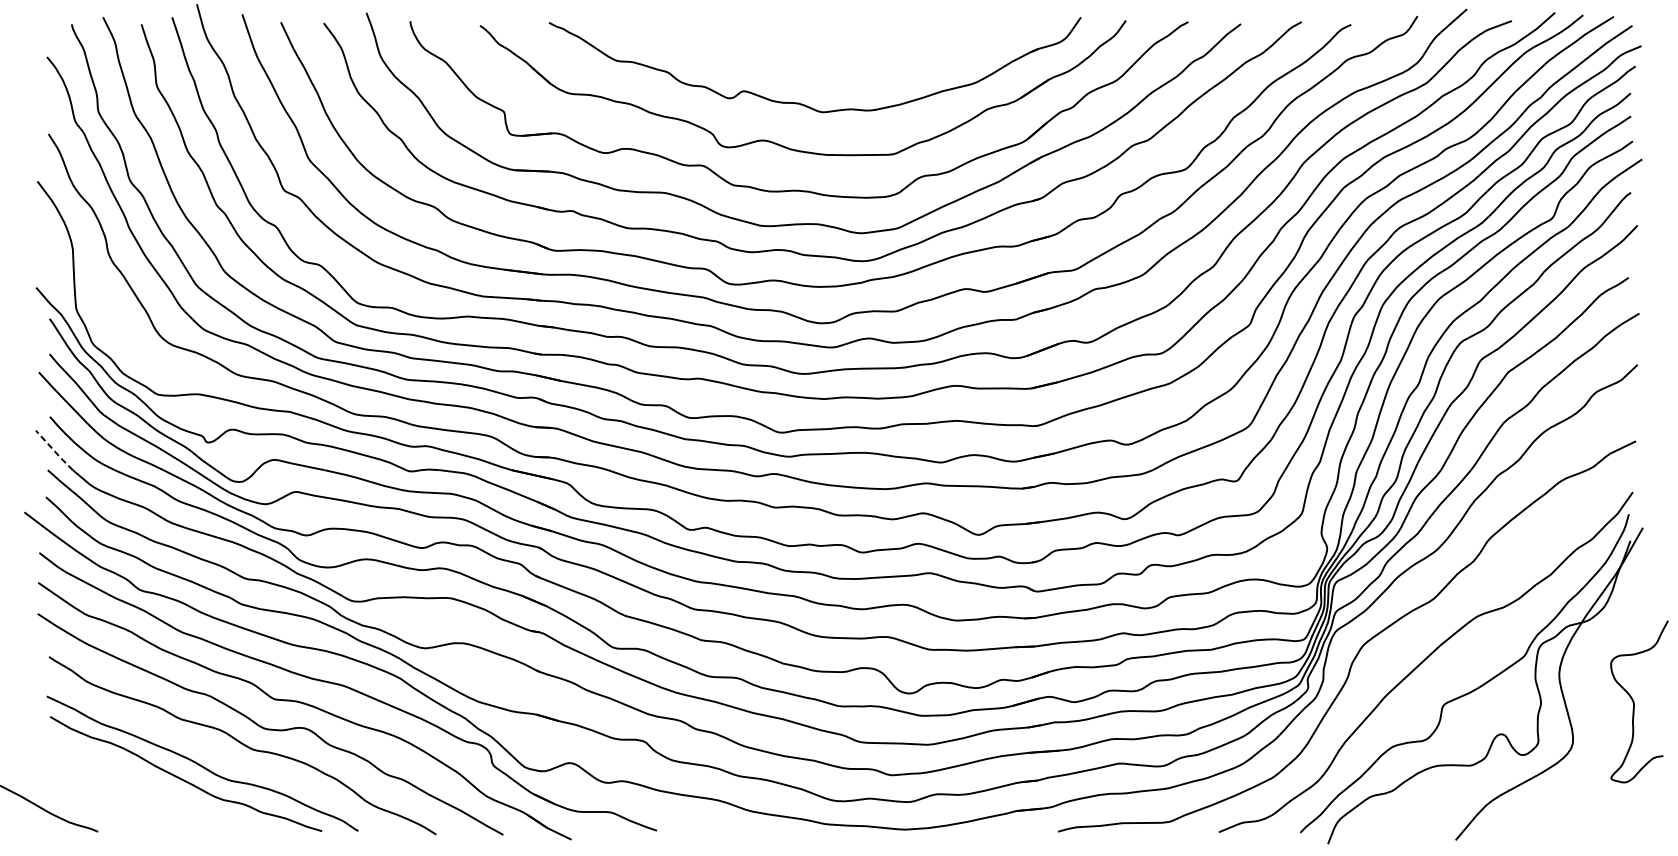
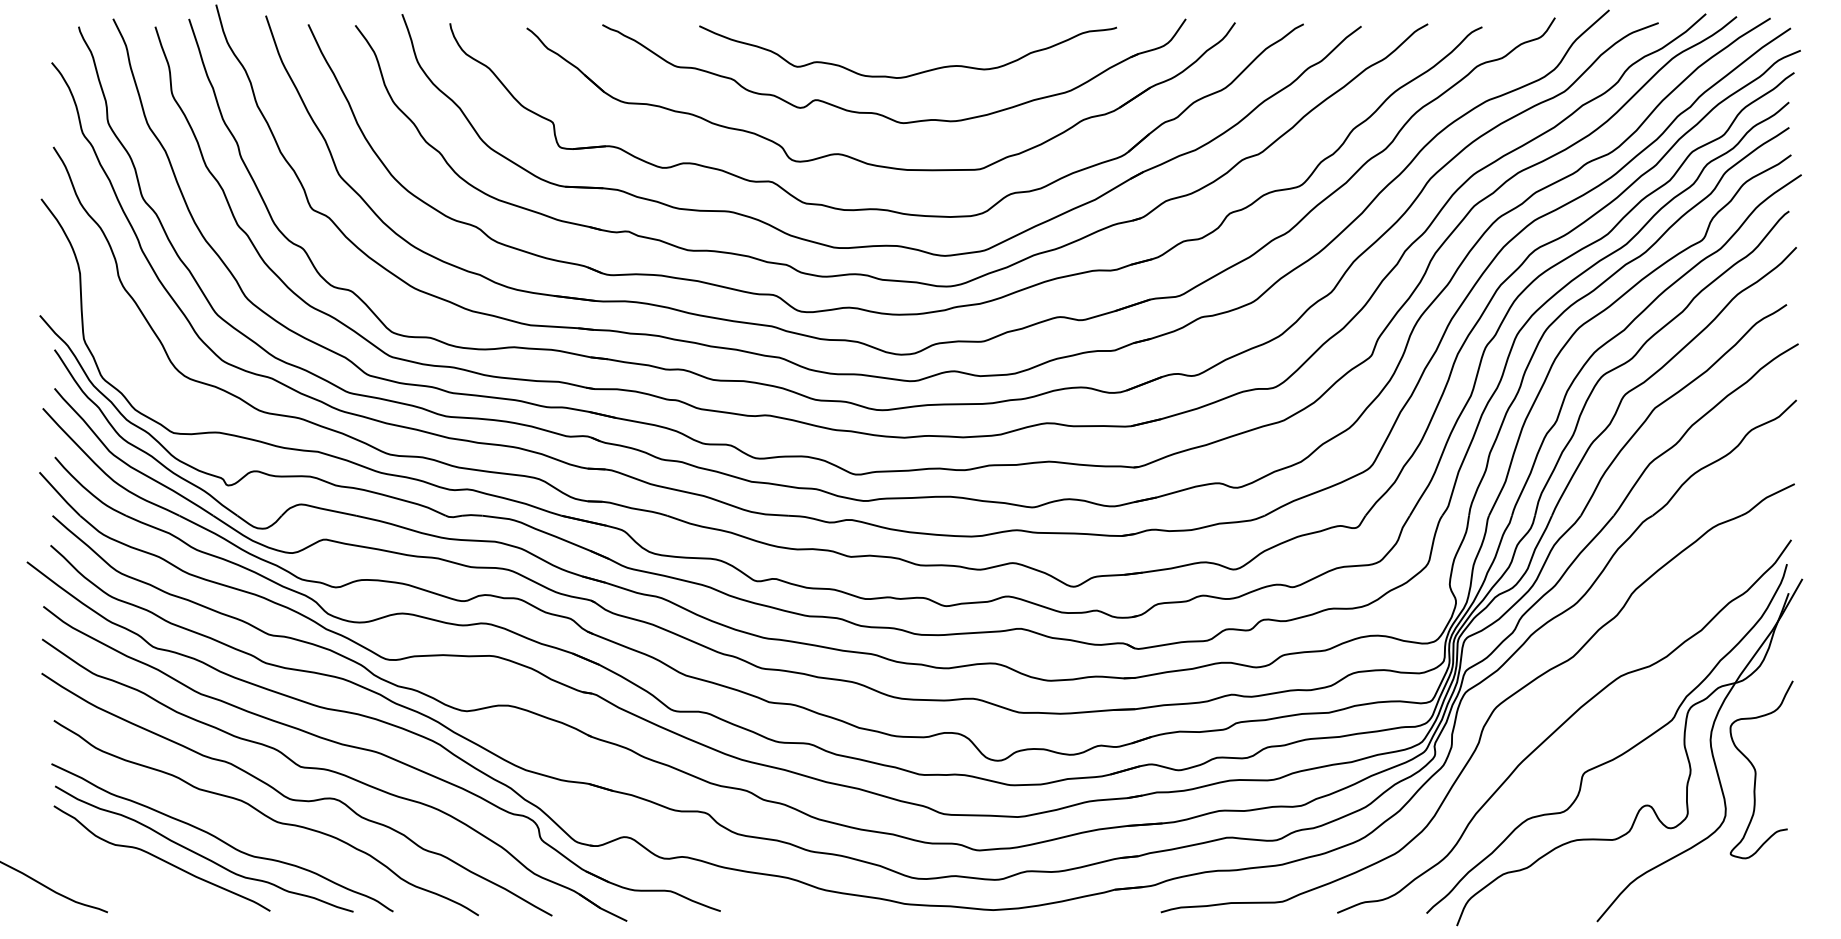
curve: (833, 67) -> (914, 73), added
line: (54, 450) -> (59, 494), dashed -> solid
curve: (1634, 702) -> (1756, 770), moved
curve: (147, 782) -> (161, 858), added

